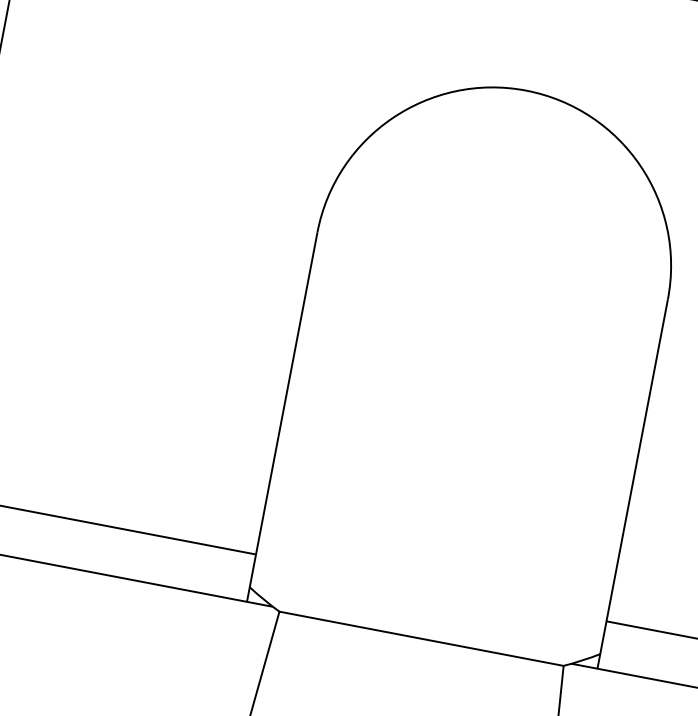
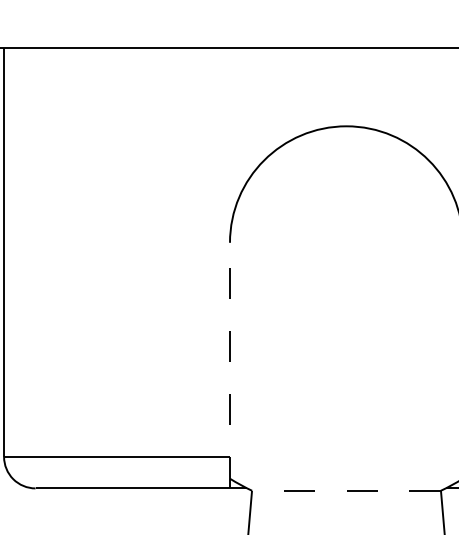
line: (283, 417) -> (230, 365), solid -> dashed
line: (421, 638) -> (346, 490), solid -> dashed

